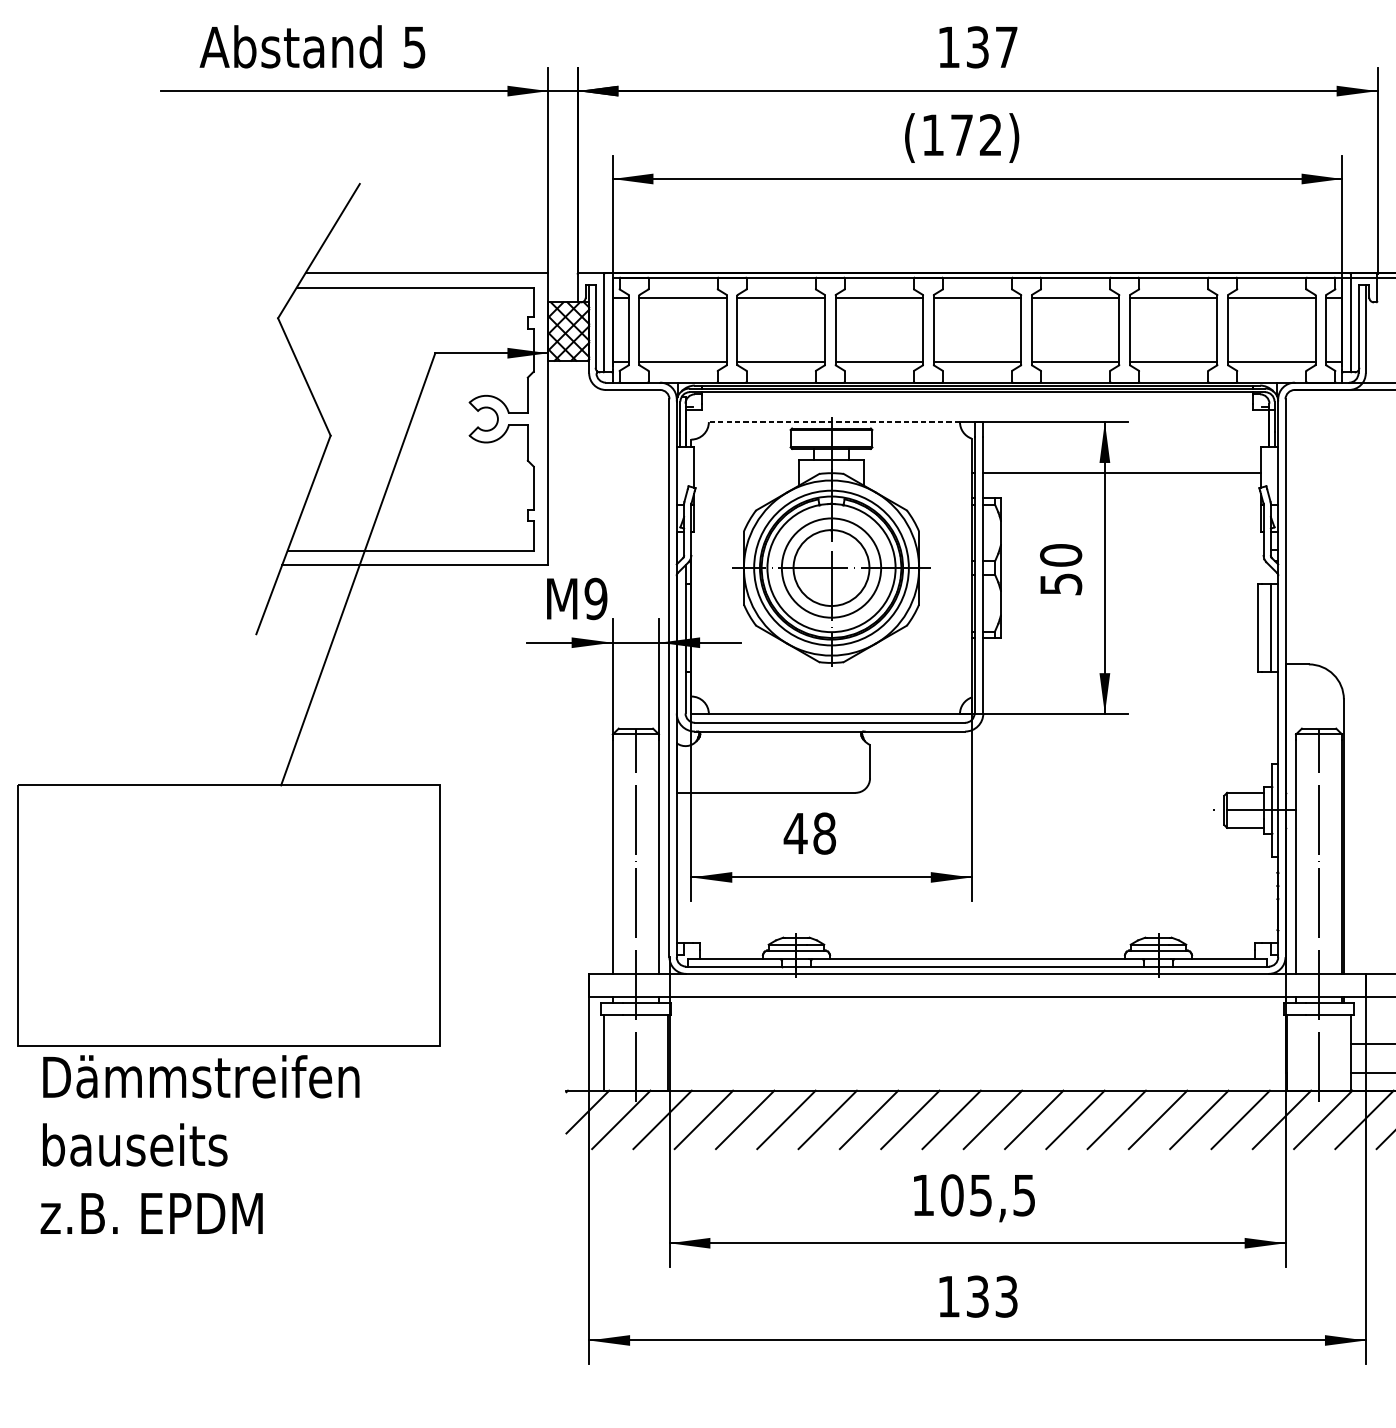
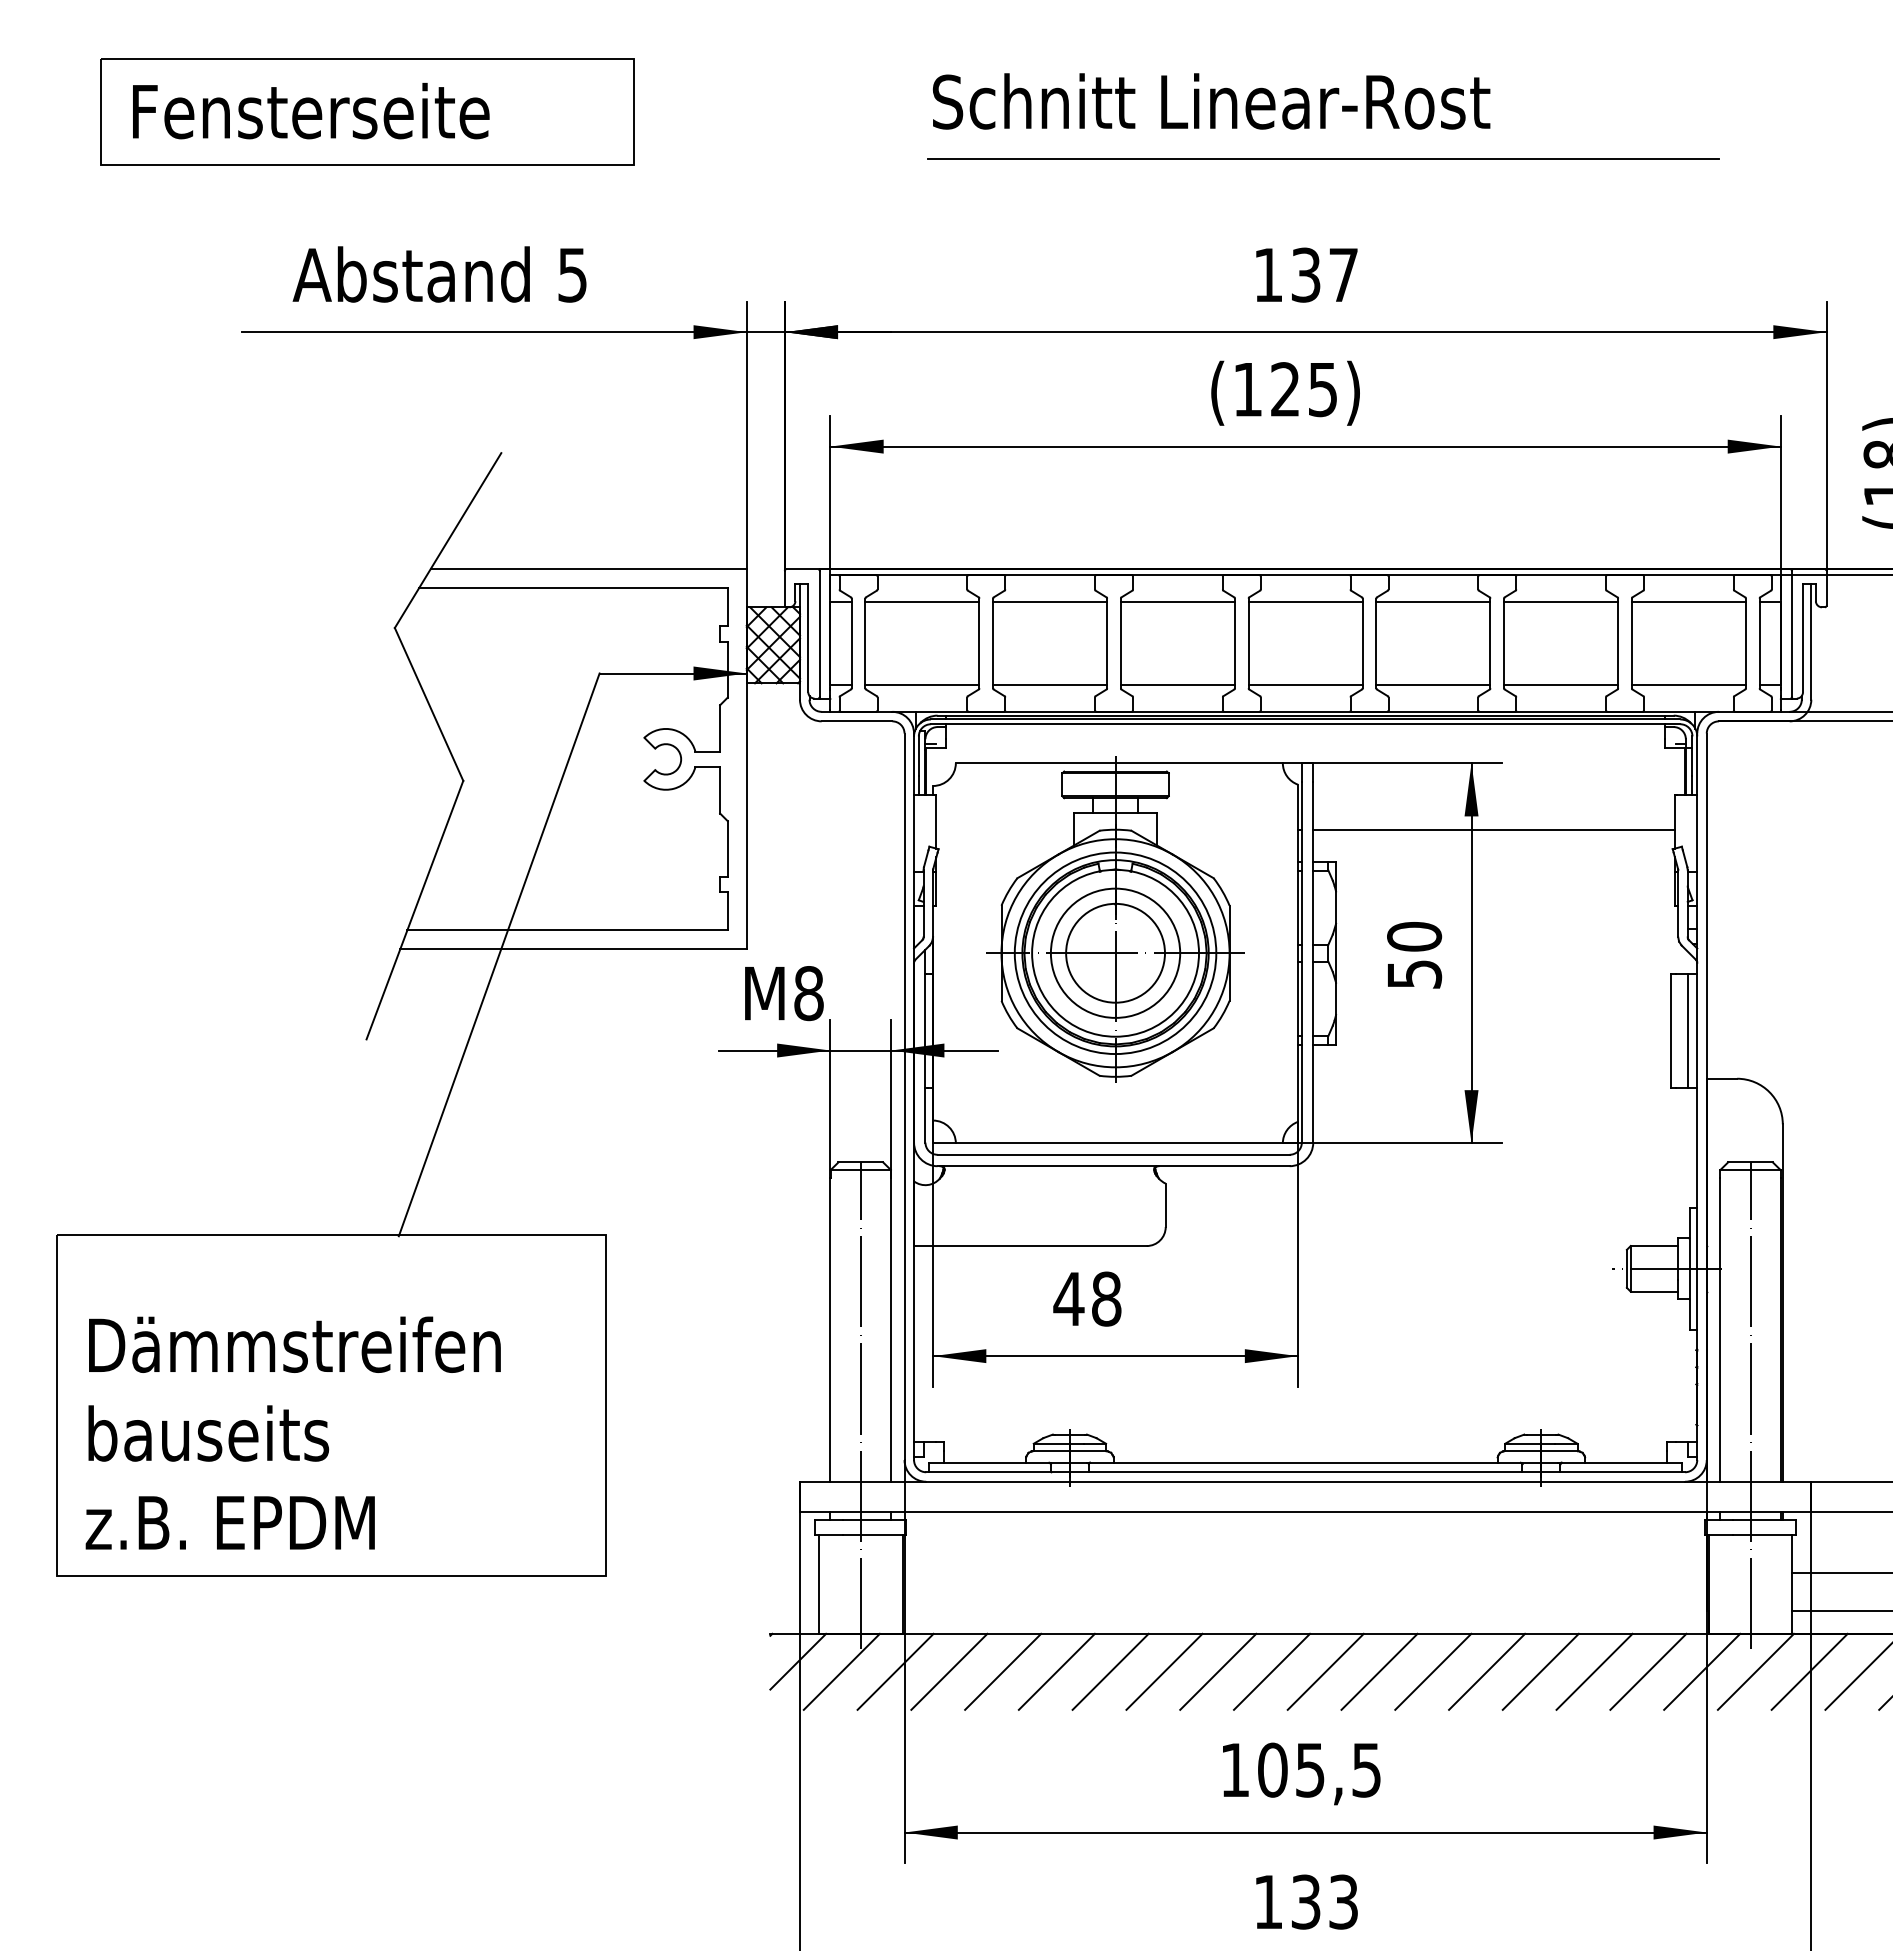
text: (975, 135) -> (1303, 389), 172 -> 125
line: (833, 422) -> (1118, 763), dashed -> solid
text: (595, 598) -> (808, 993), 9 -> 8
text: (199, 1144) -> (292, 1432), moved

